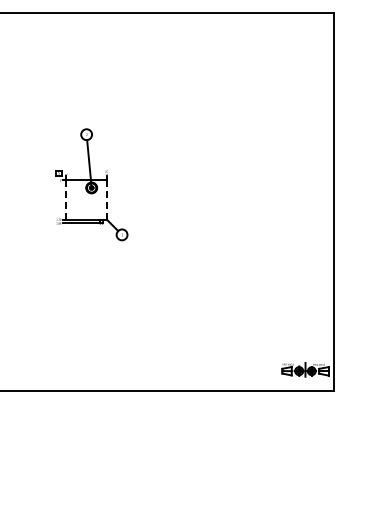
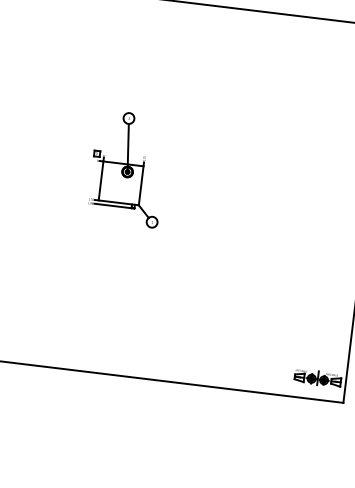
line: (66, 200) -> (101, 181), dashed -> solid
line: (106, 200) -> (140, 186), dashed -> solid

